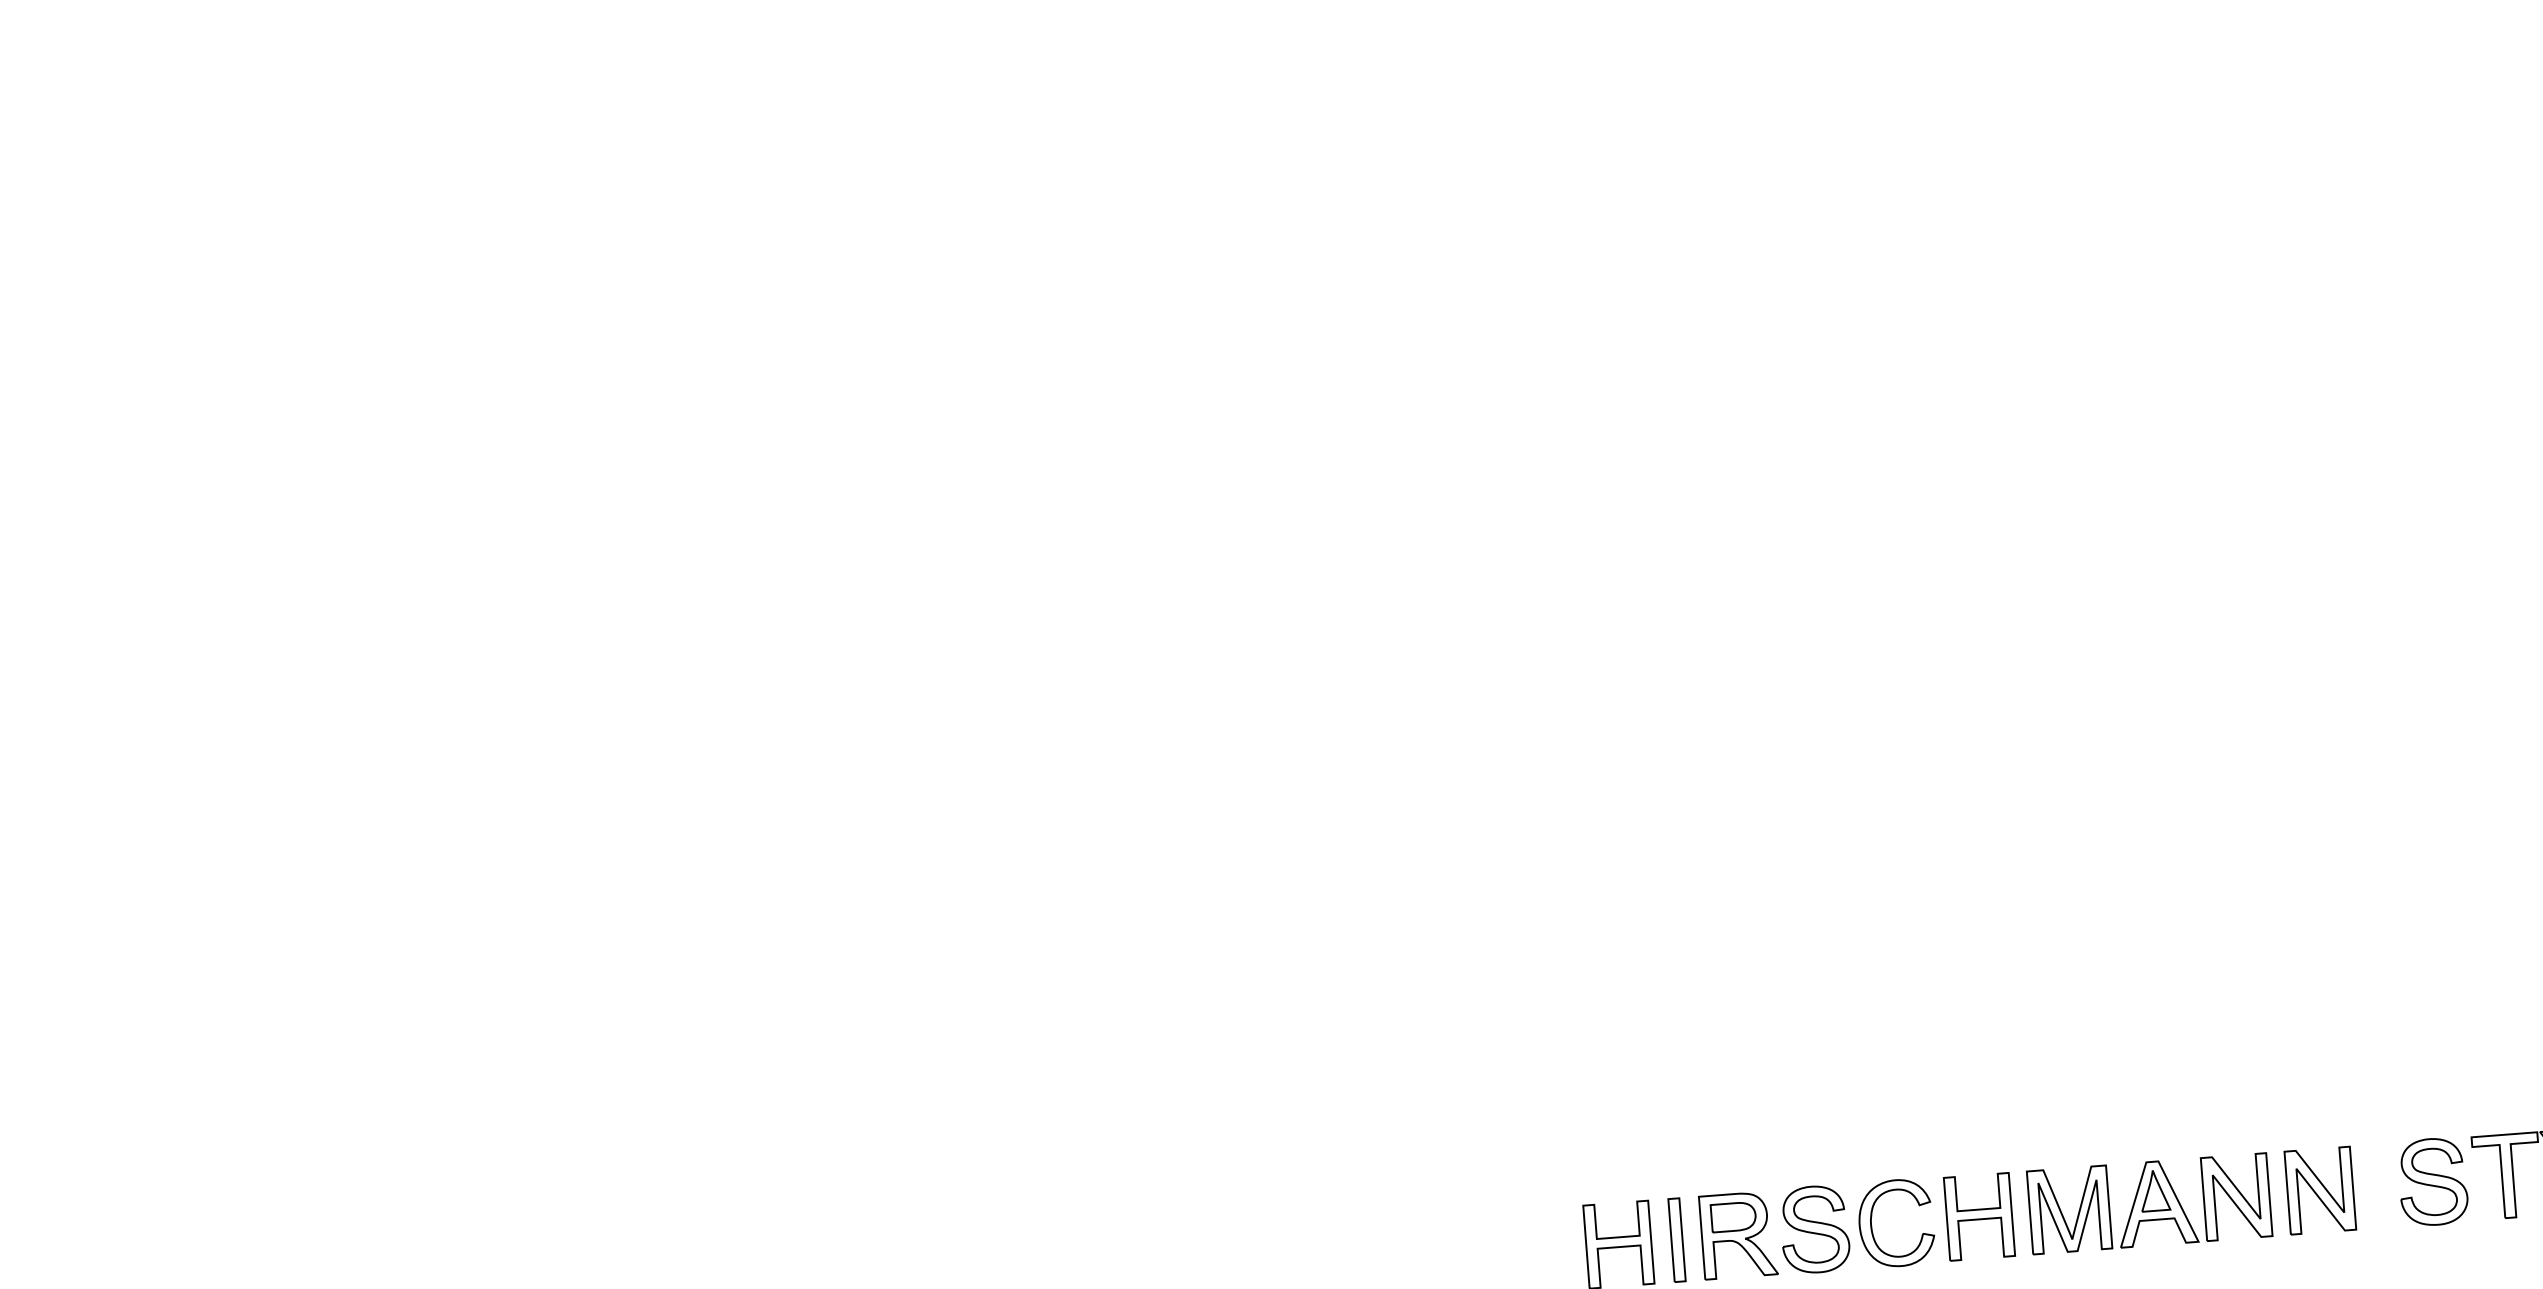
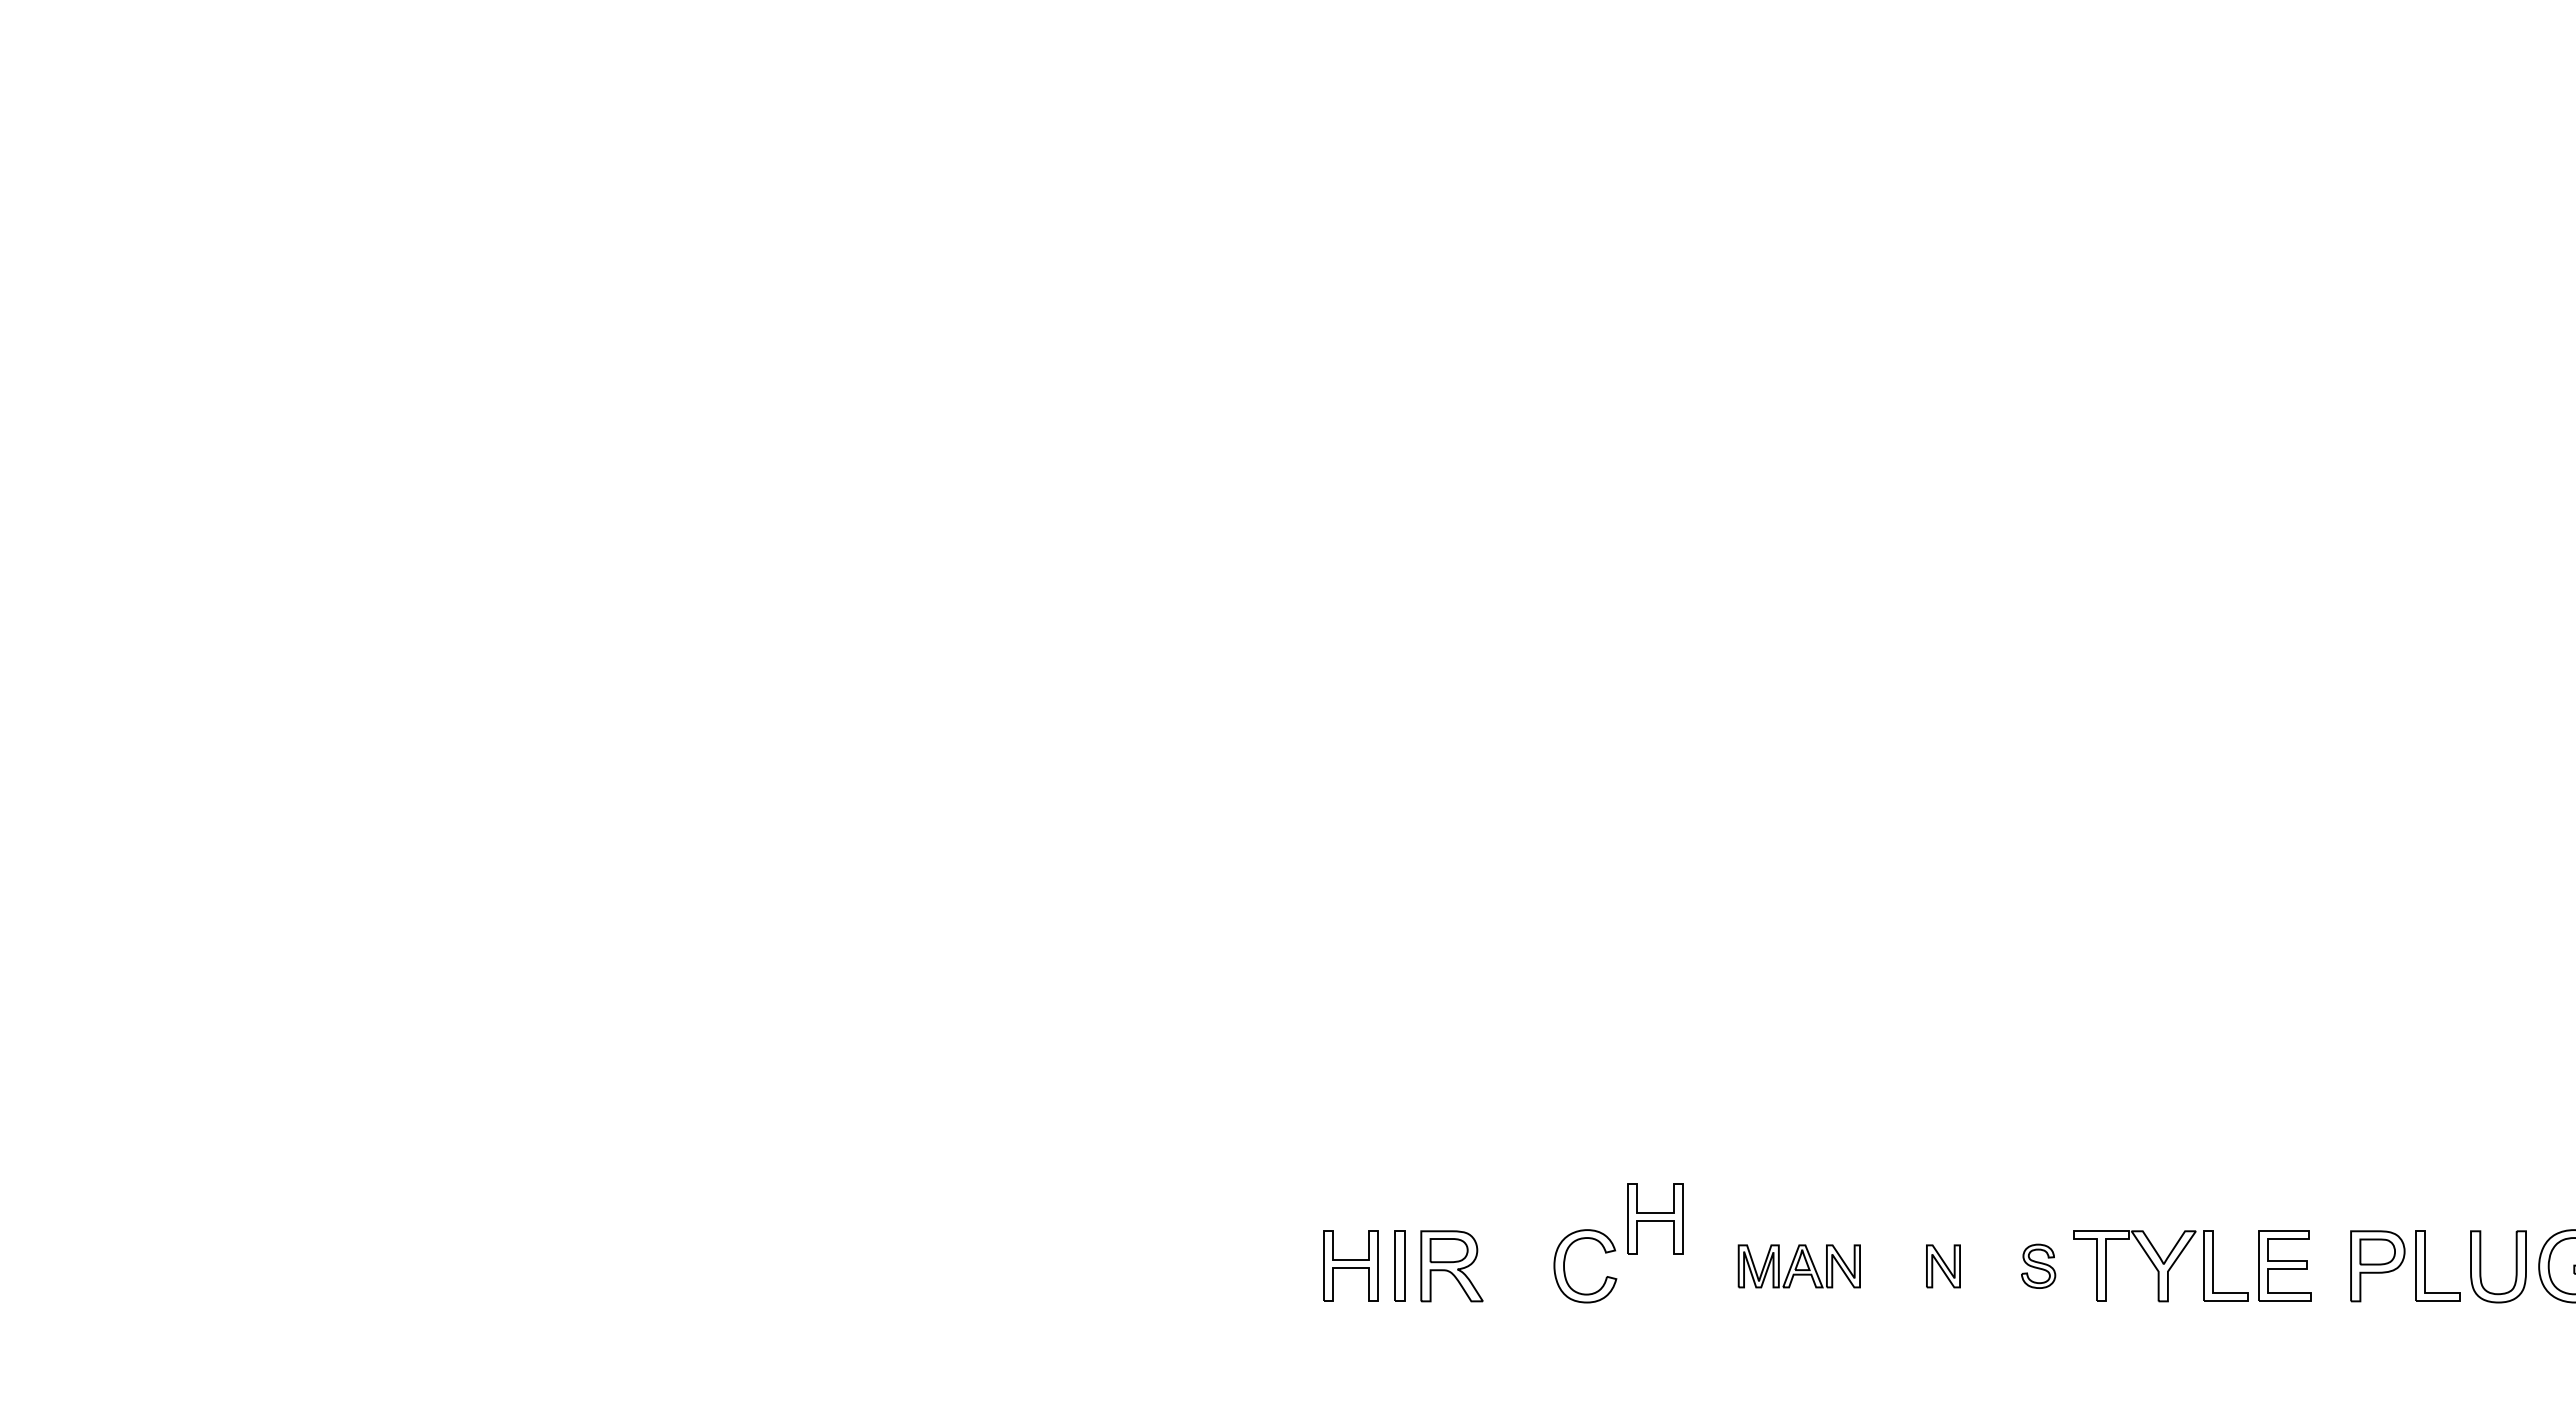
part: (2432, 1182) -> (2038, 1266), size x0.6
part: (2320, 1190) -> (1943, 1266), size x0.6
part: (2149, 1204) -> (1799, 1266), size x0.6
part: (1979, 1215) -> (1655, 1218), moved
part: (1814, 1229) -> (1516, 1266), removed

